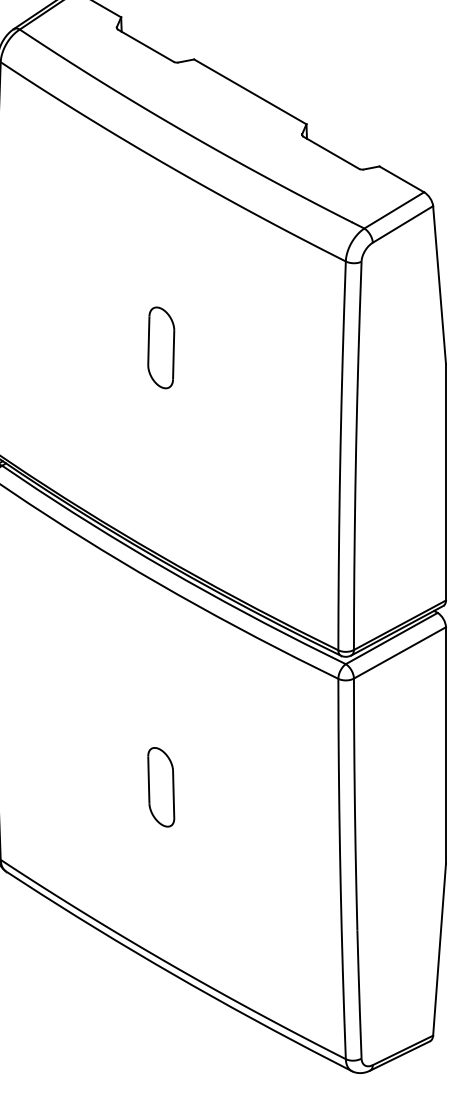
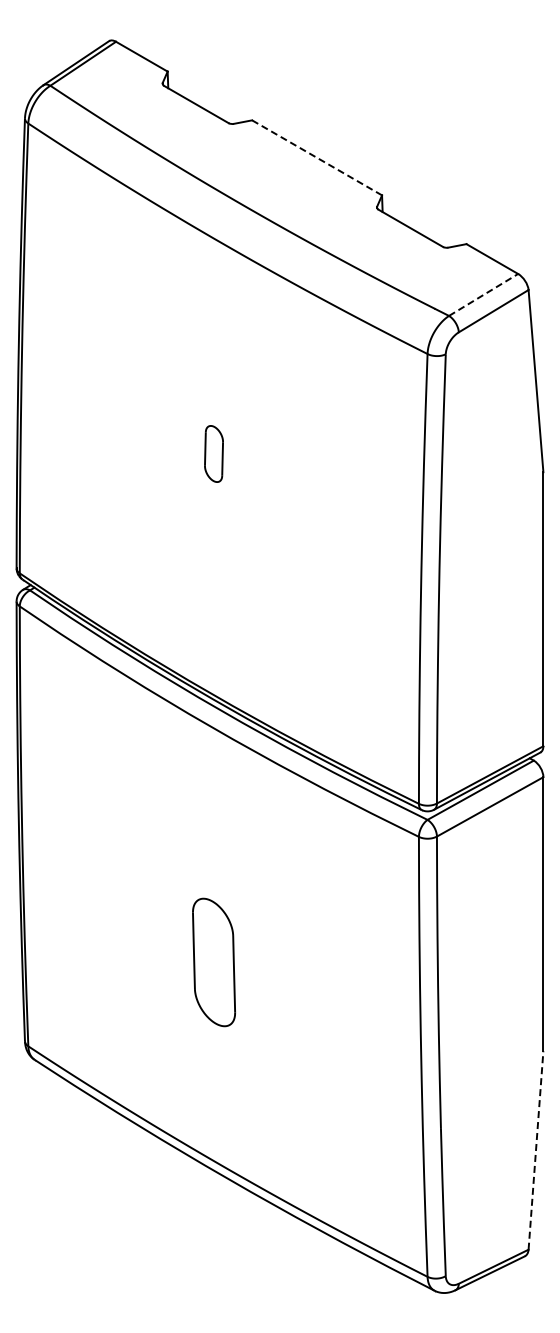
line: (249, 91) -> (316, 157), solid -> dashed
line: (395, 210) -> (484, 294), solid -> dashed
part: (160, 347) -> (213, 453), size x0.6
part: (160, 786) -> (213, 961), size x1.4
line: (439, 949) -> (536, 1149), solid -> dashed

